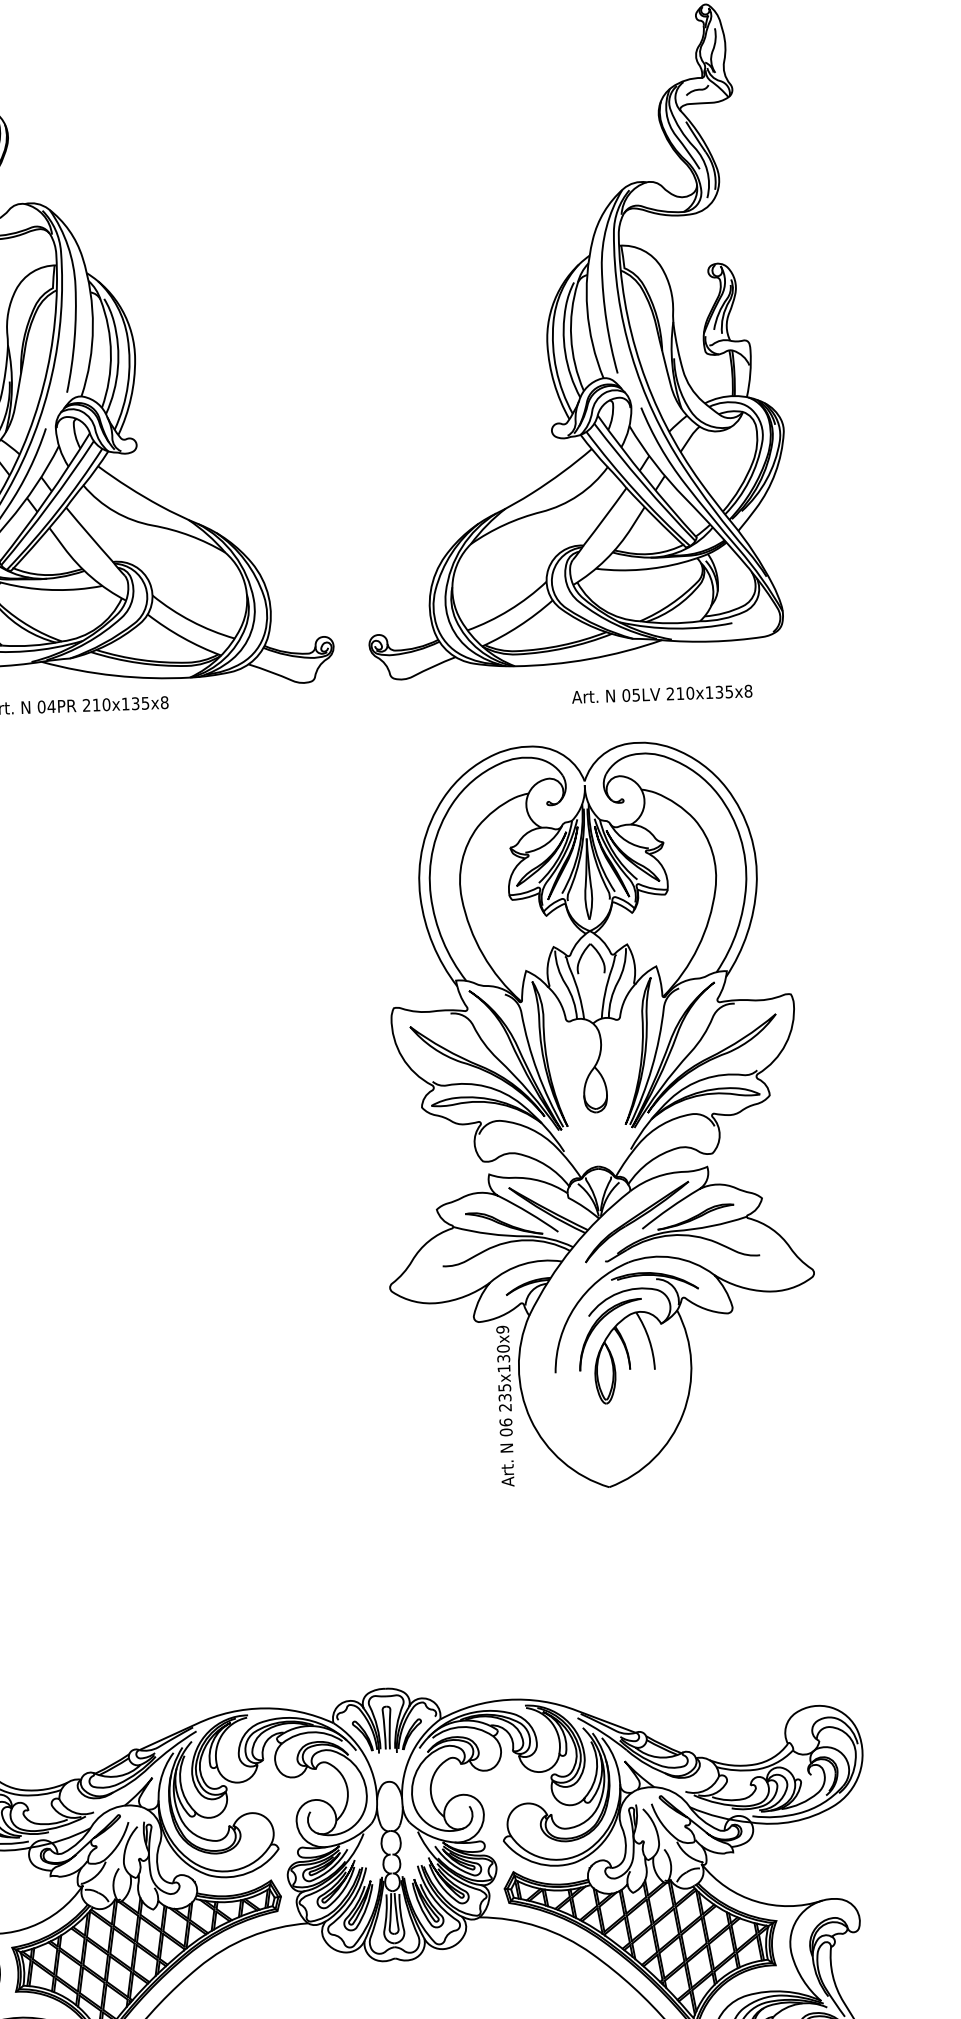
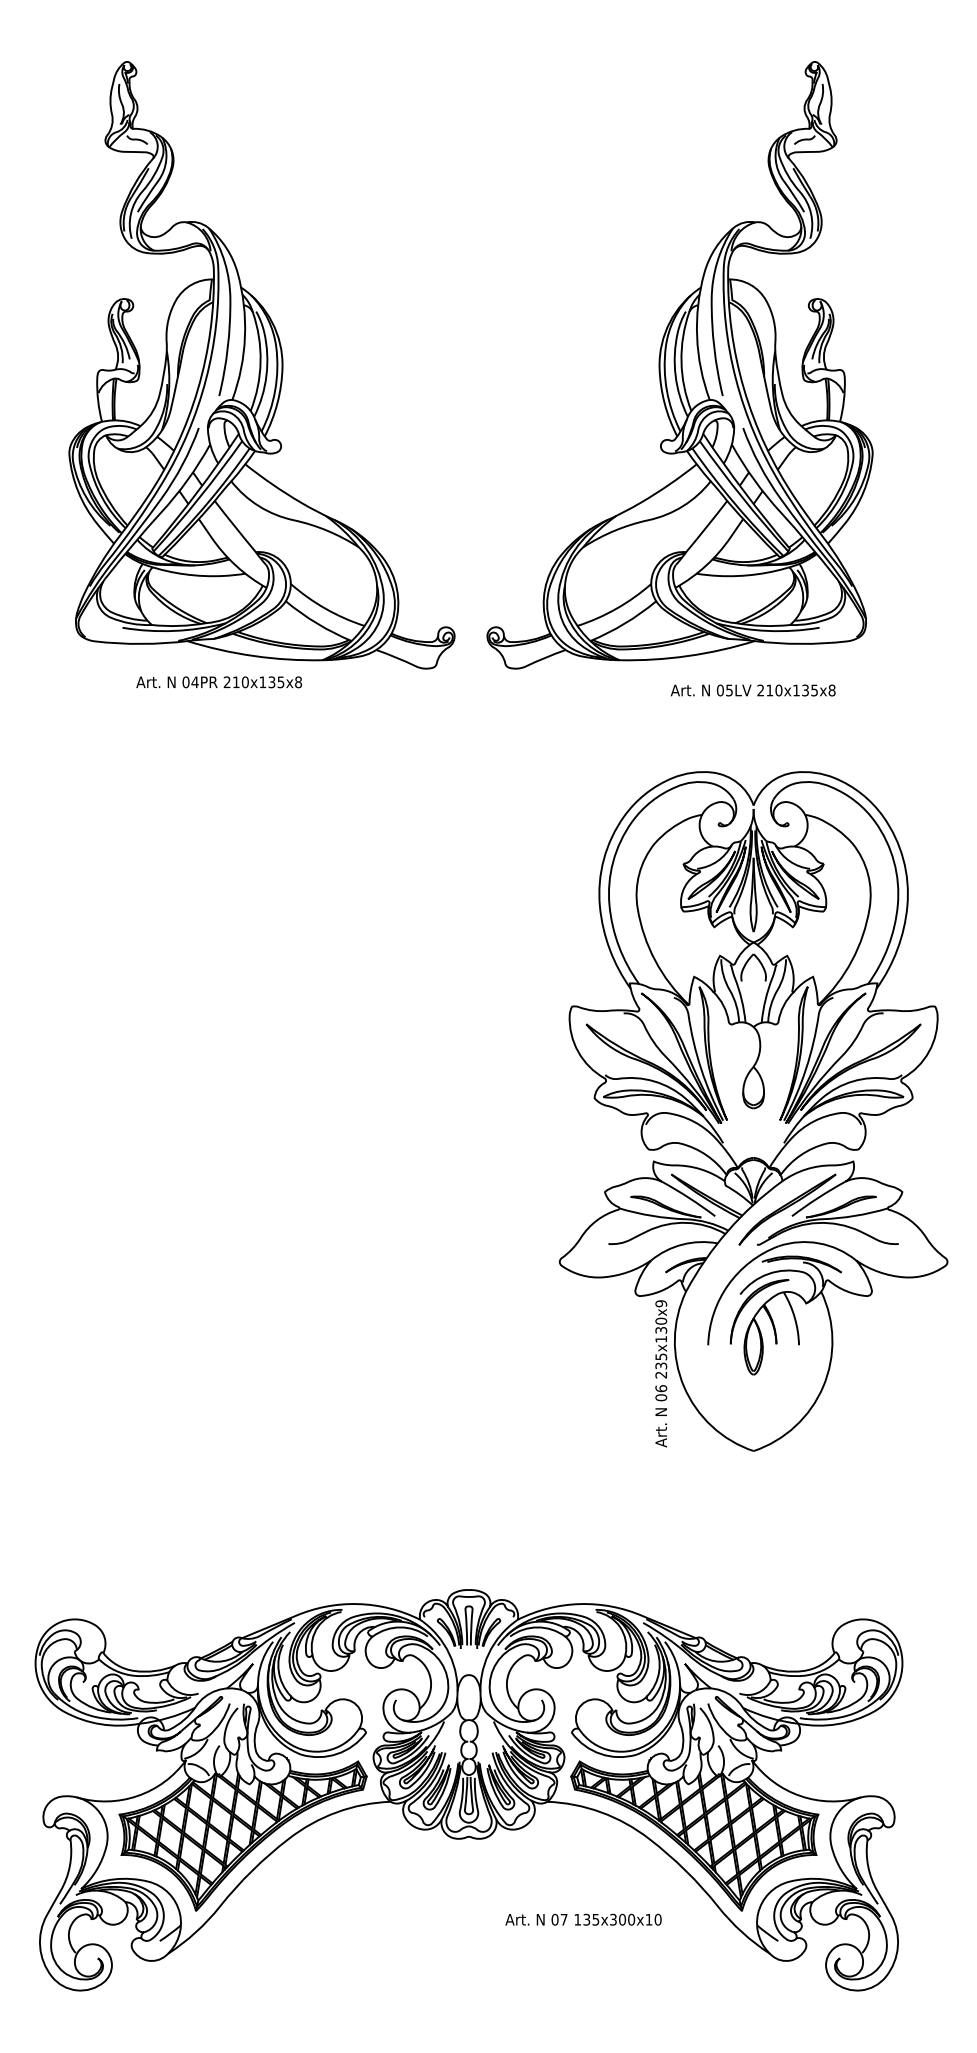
part: (596, 1115) -> (753, 1111), moved

